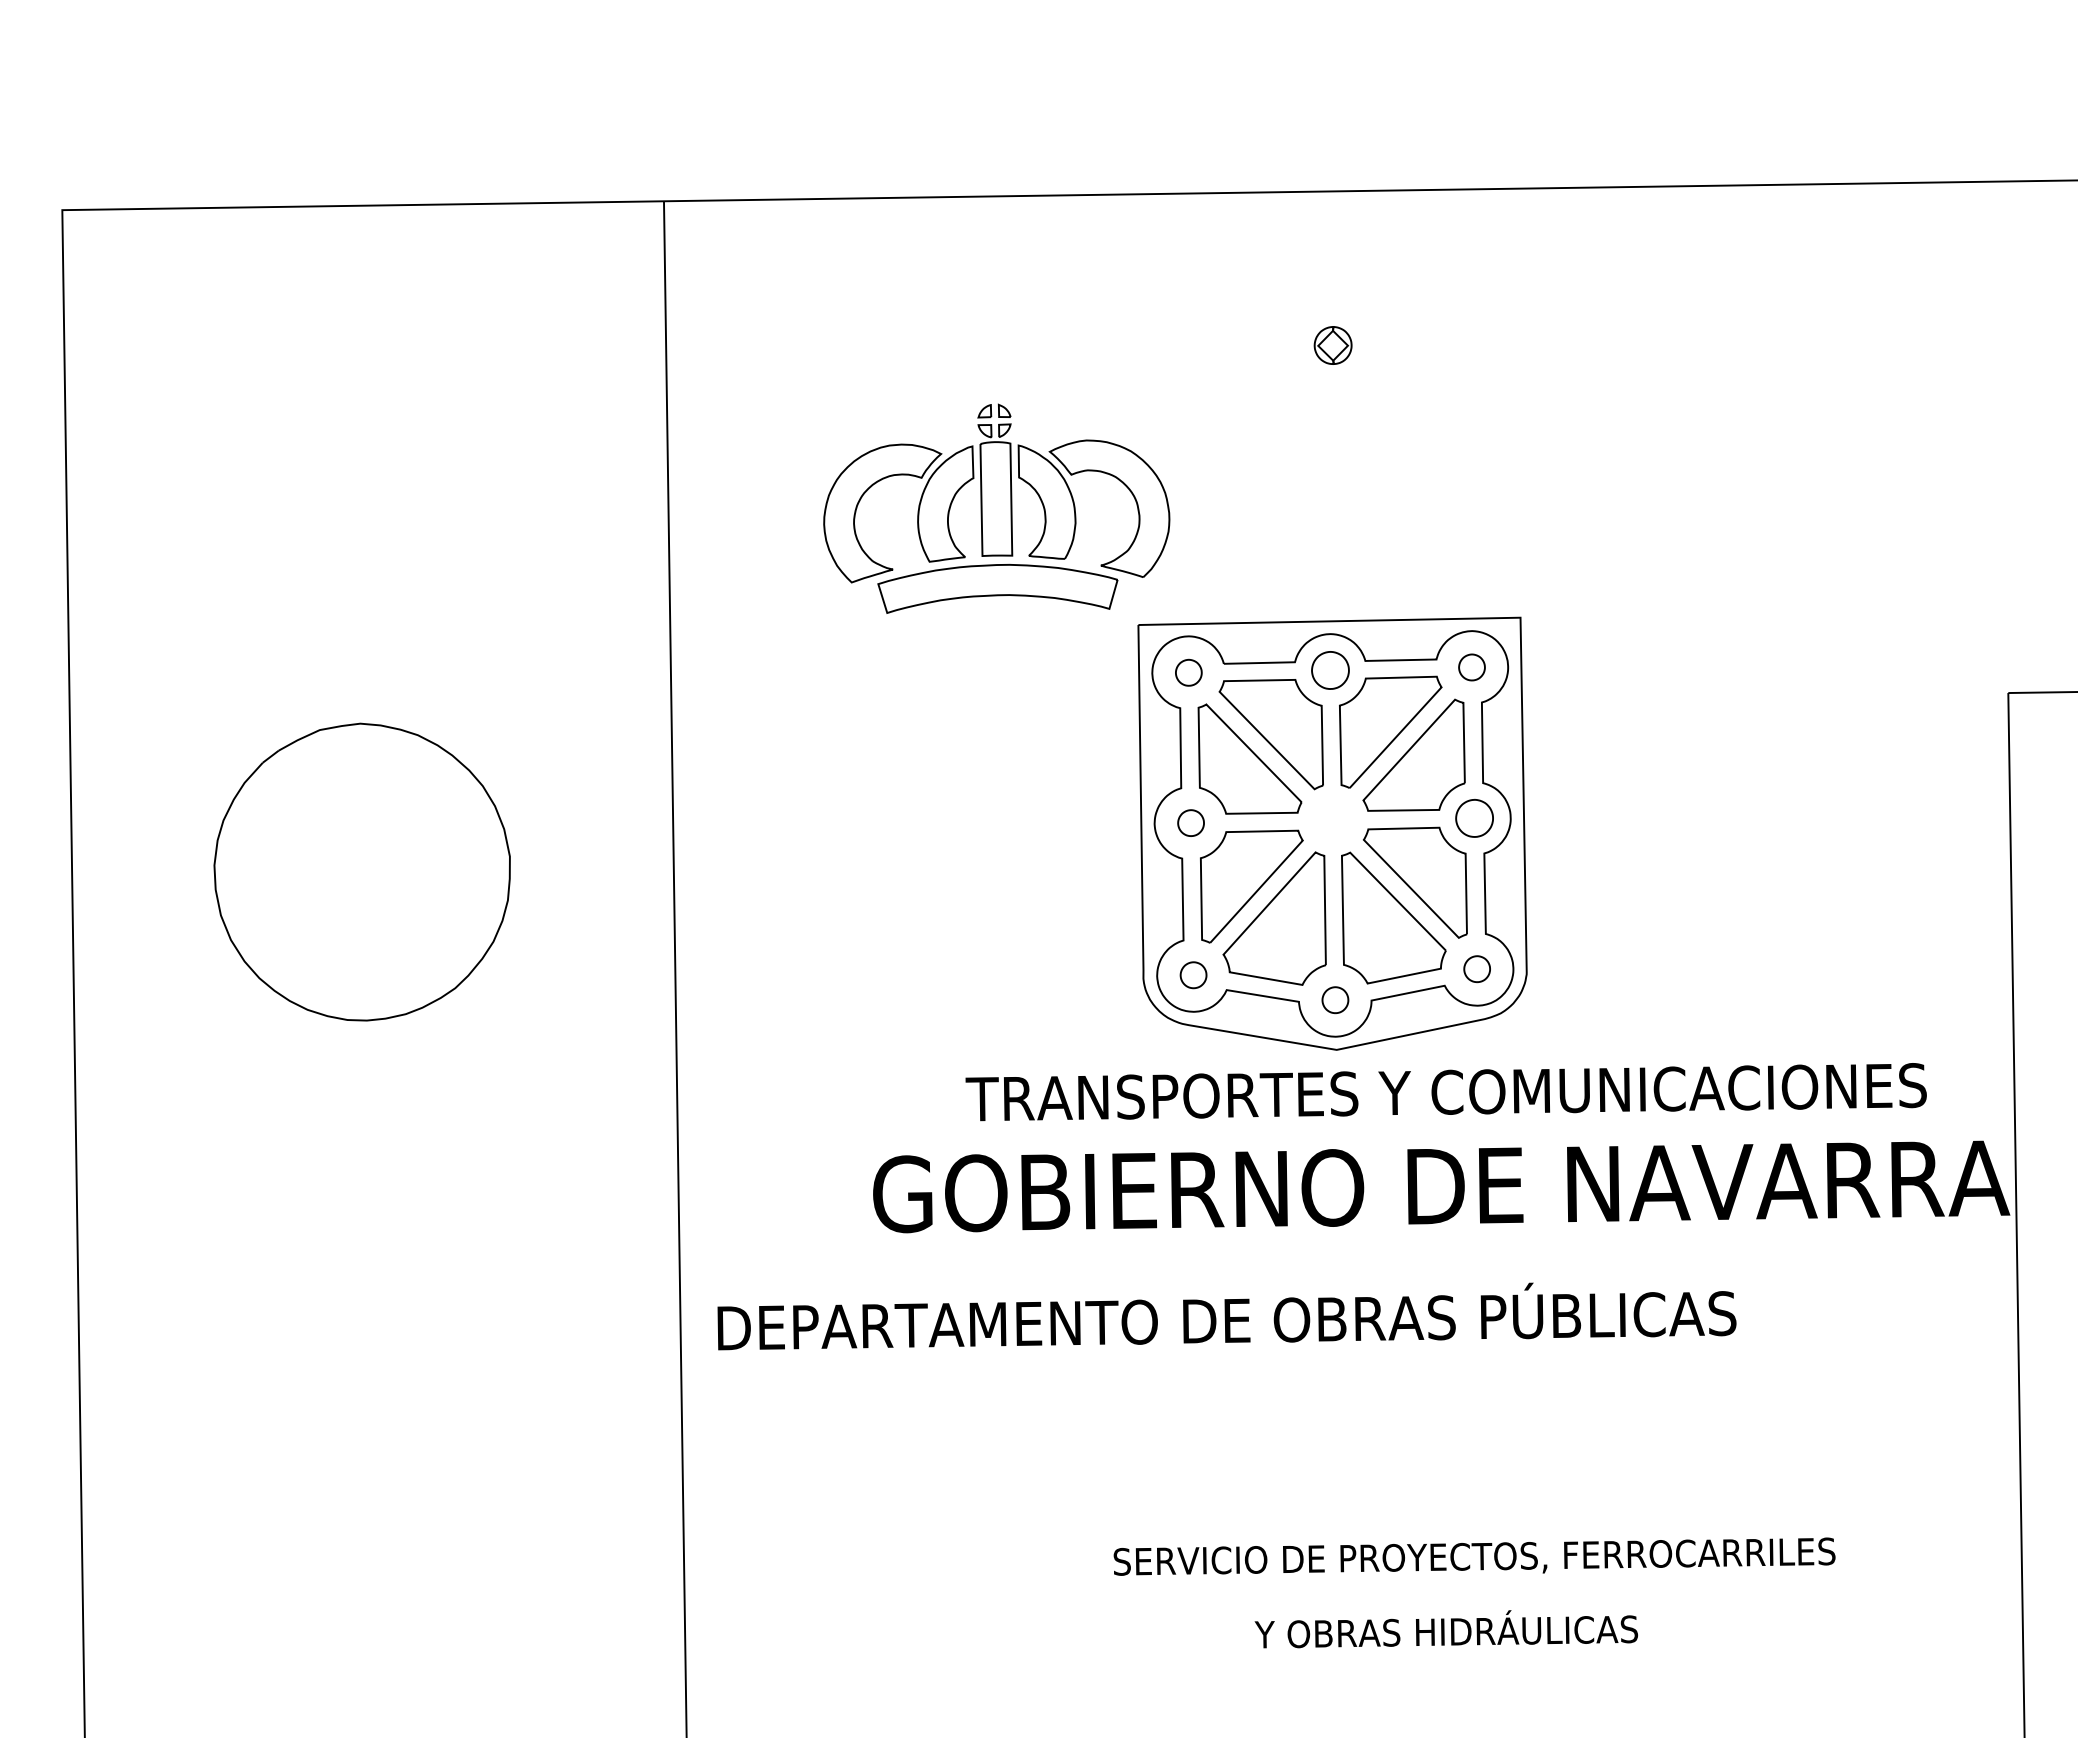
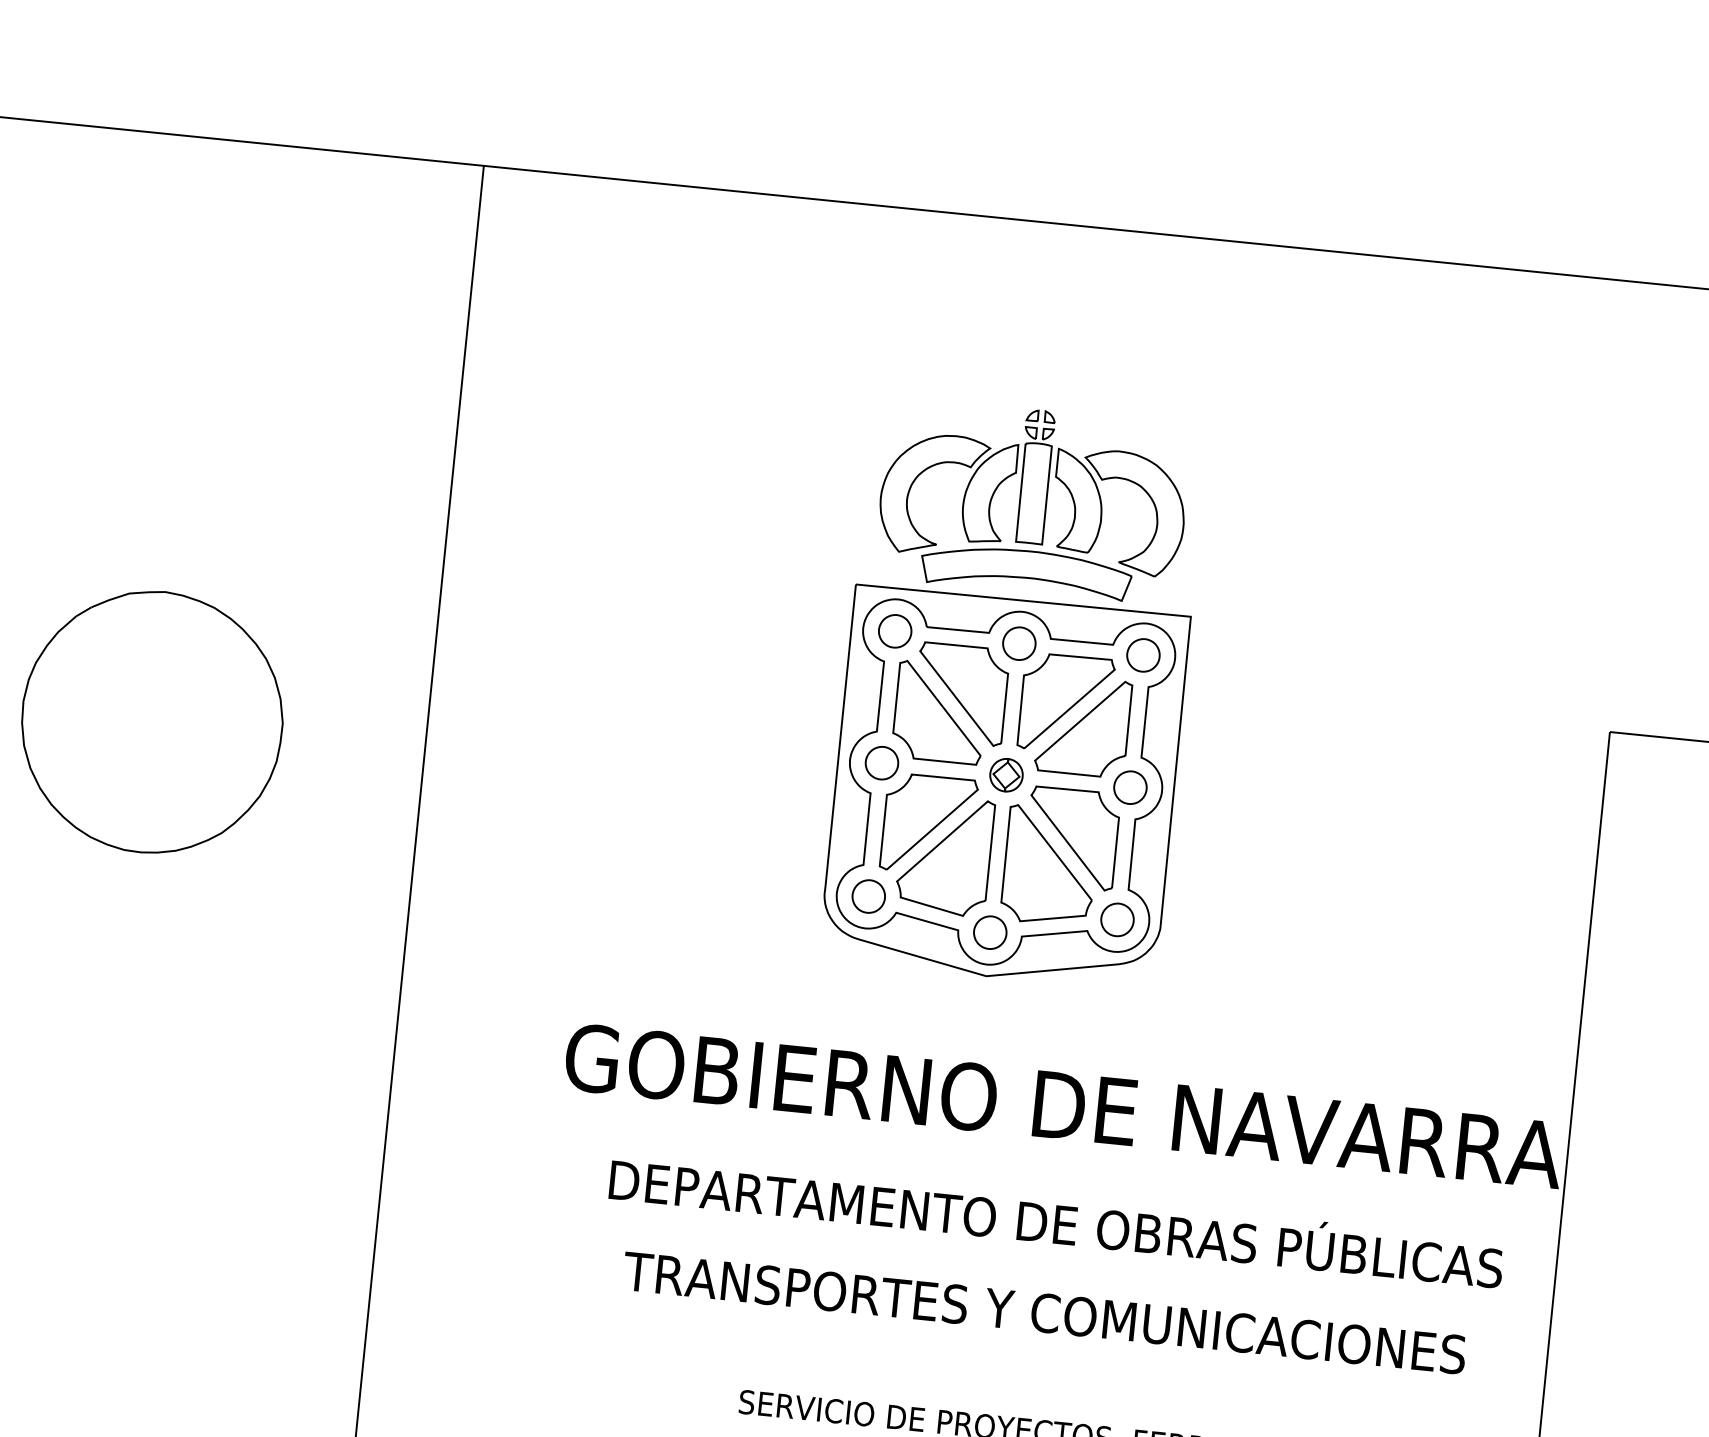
part: (1332, 345) -> (1005, 775), moved
part: (996, 508) -> (1033, 501), moved
part: (1471, 667) -> (1142, 655), size x1.43
part: (1188, 672) -> (894, 631), size x1.43
part: (1190, 822) -> (881, 762), size x1.43
part: (1476, 968) -> (1116, 919), size x1.43
part: (1193, 974) -> (868, 895), size x1.43
part: (1335, 999) -> (990, 931), size x1.43
text: (1445, 1092) -> (1043, 1313), moved
text: (1226, 1316) -> (1056, 1220), moved

